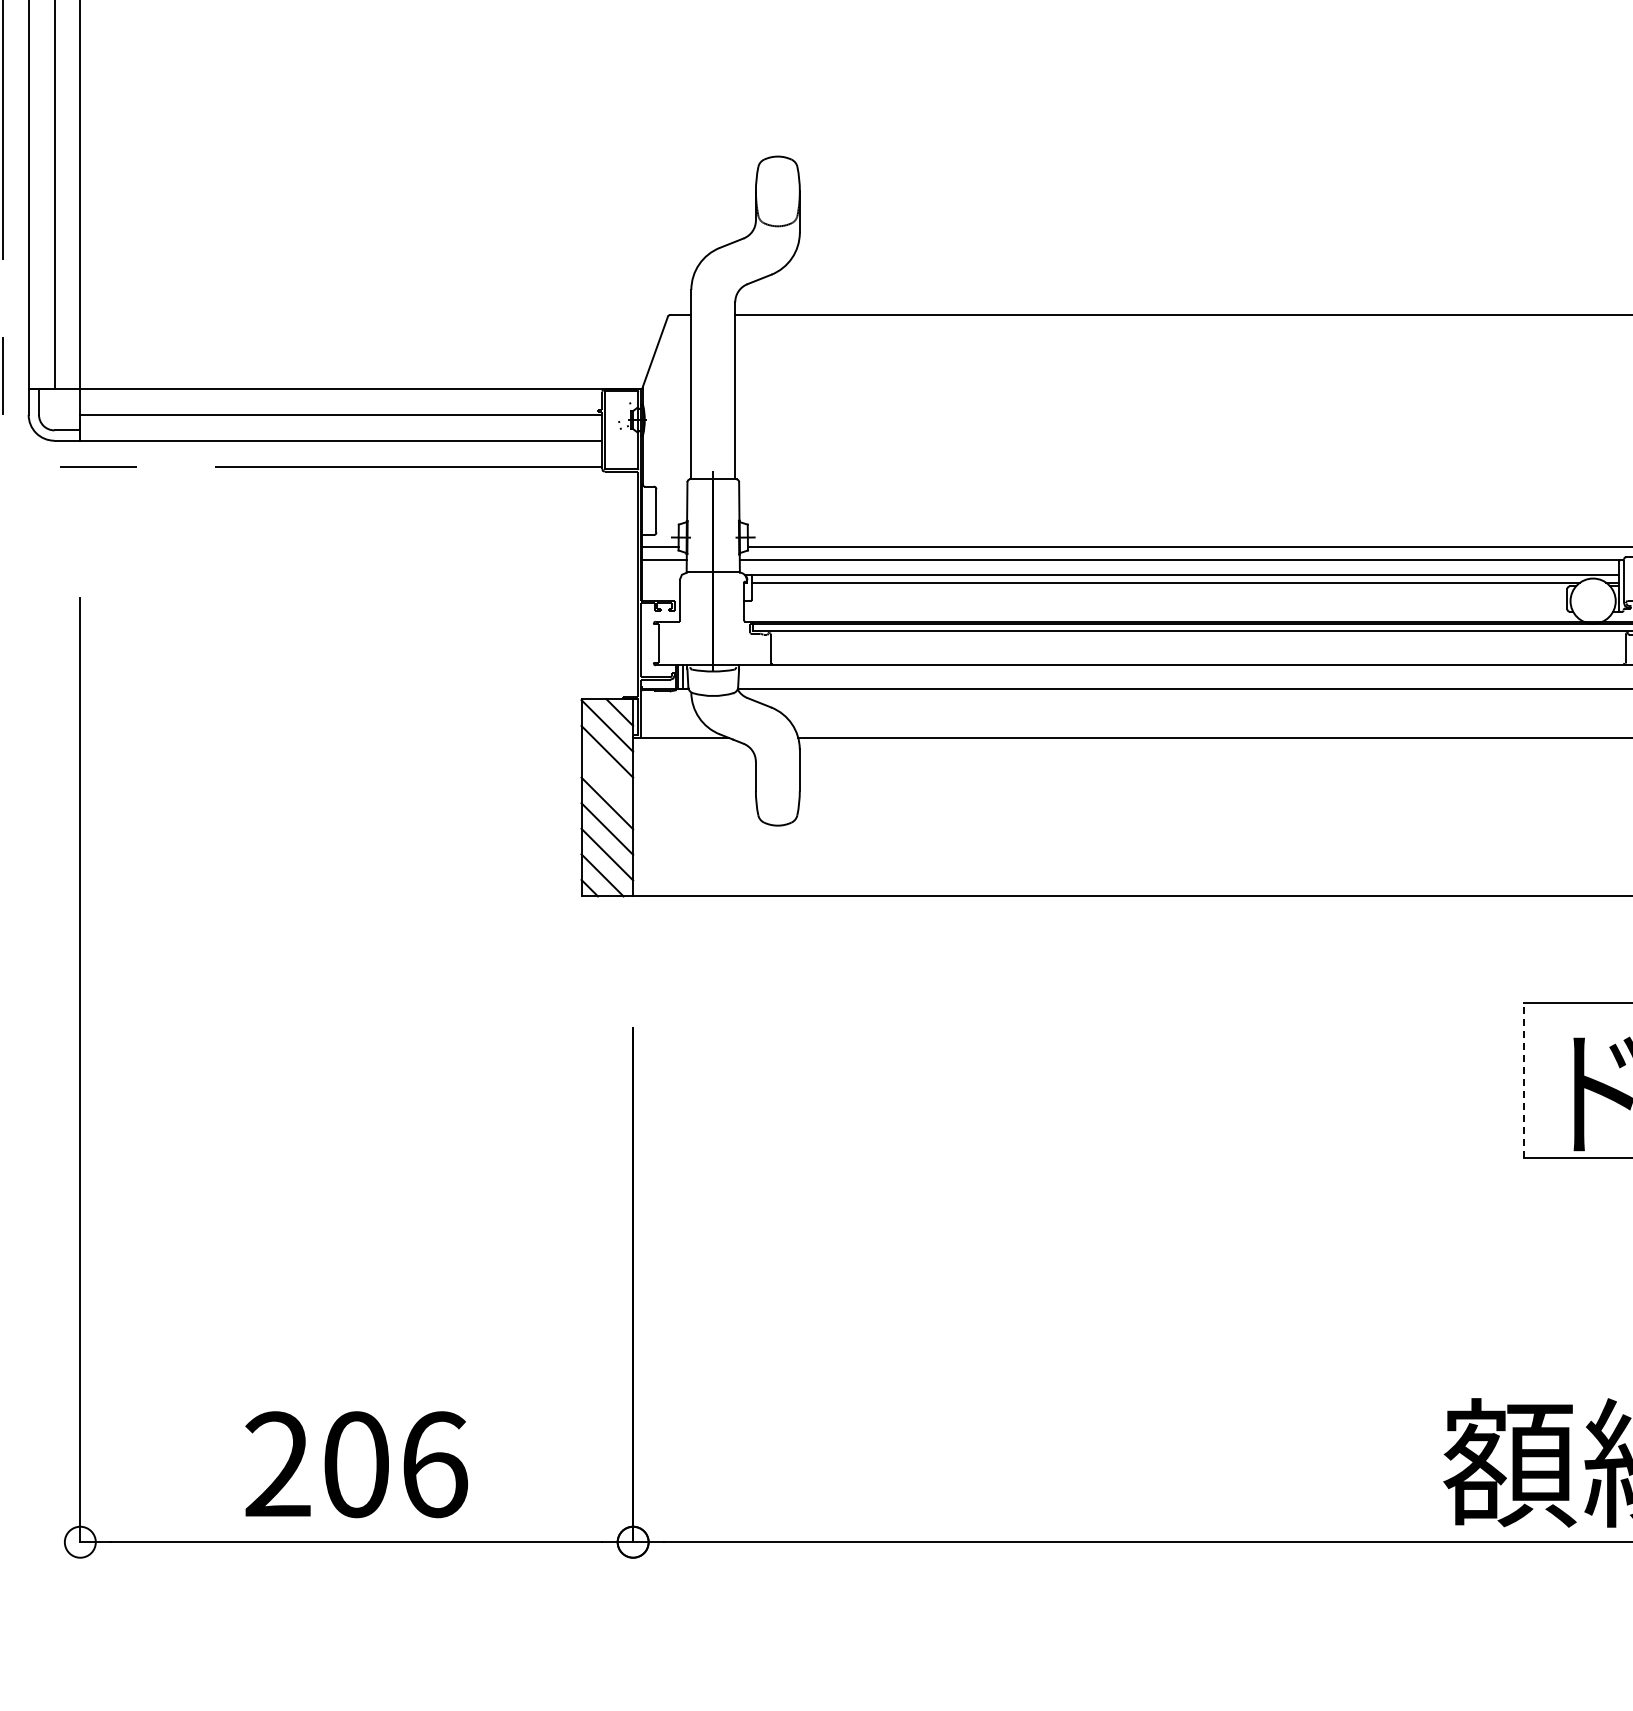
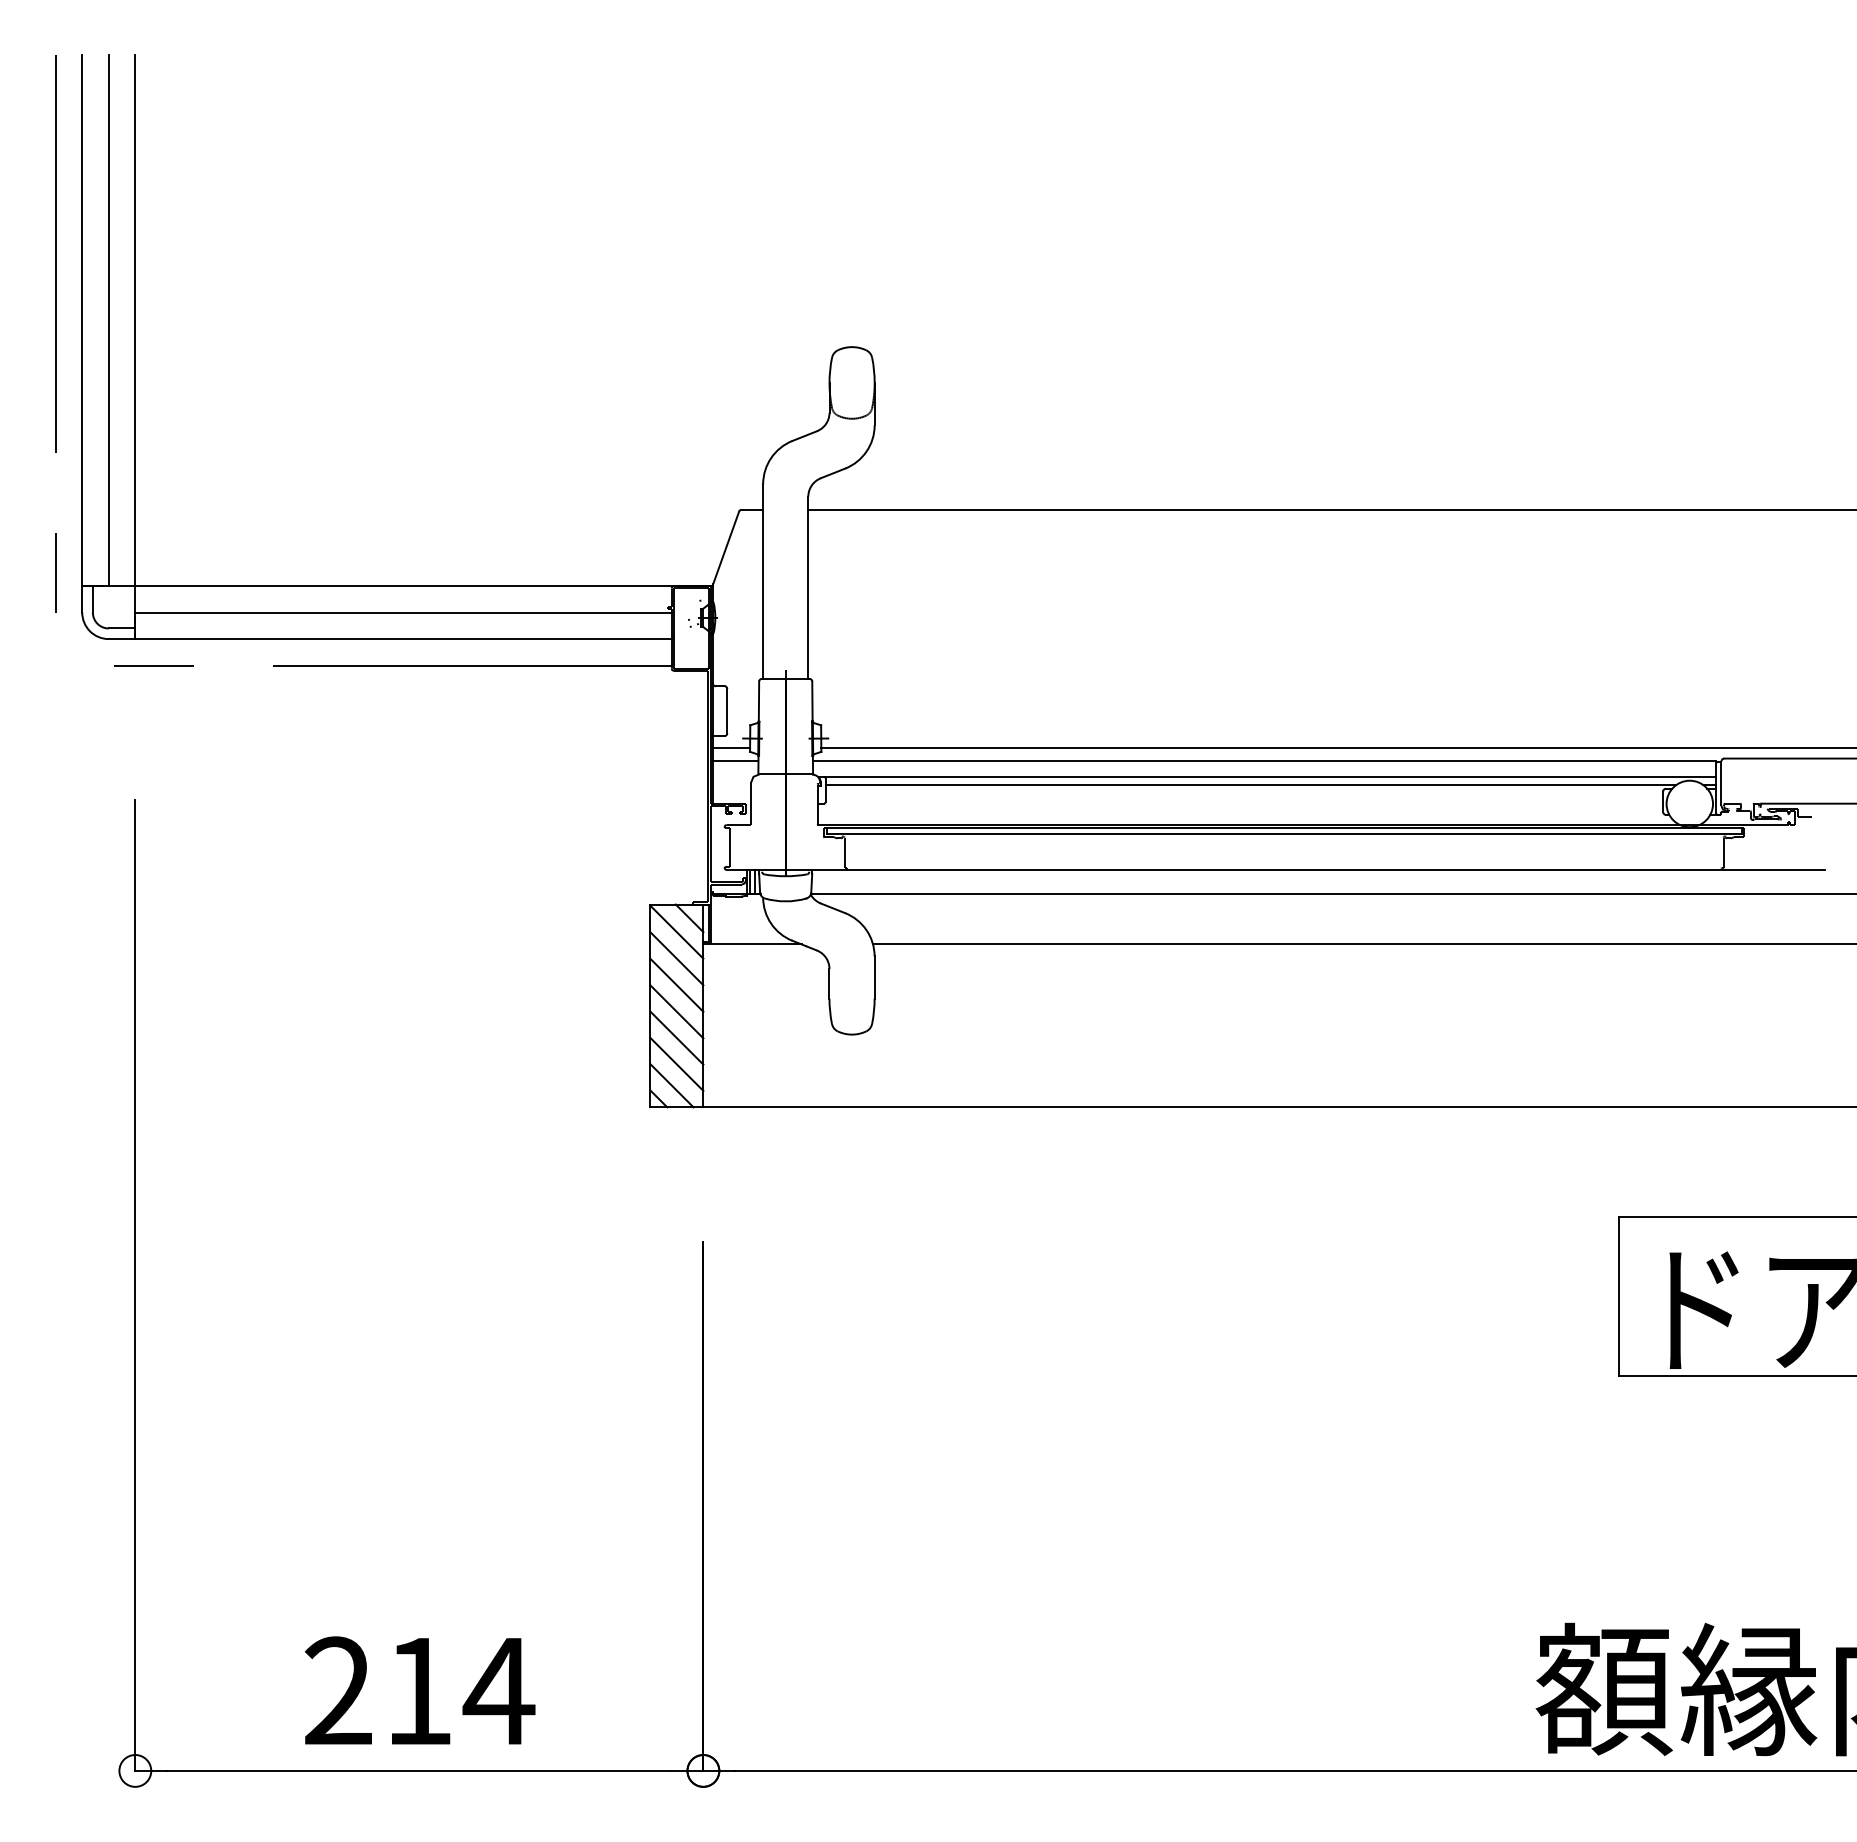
line: (606, 776) -> (676, 984), added
line: (1523, 1080) -> (1618, 1296), dashed -> solid
text: (396, 1464) -> (460, 1691), 206 -> 214

